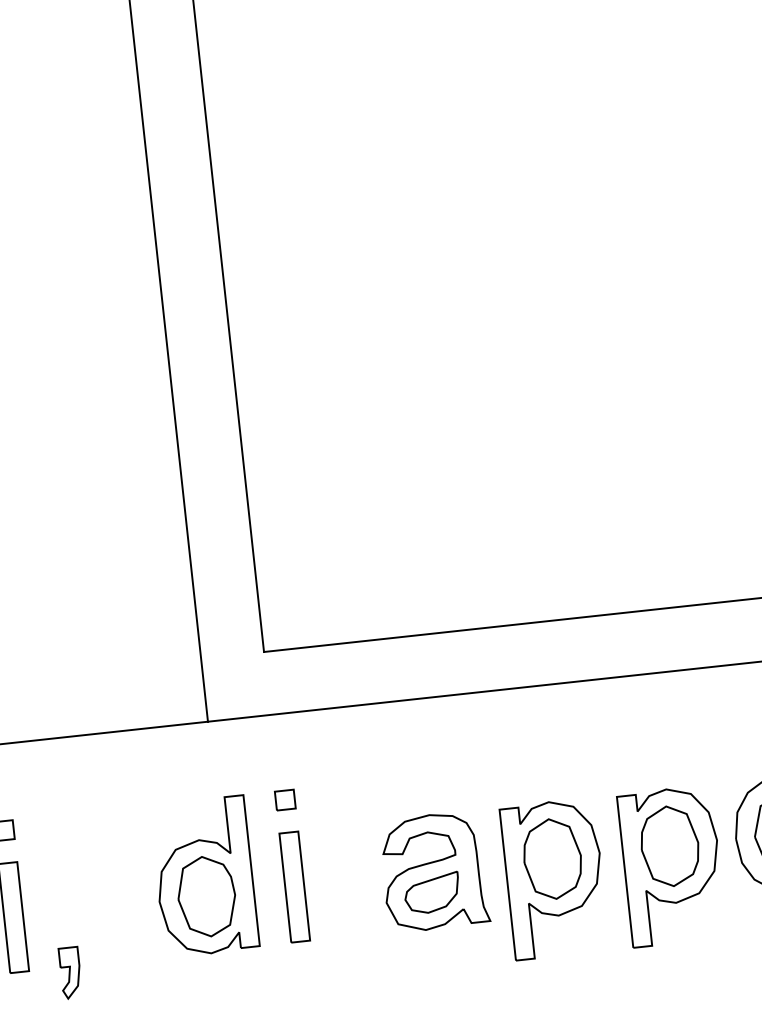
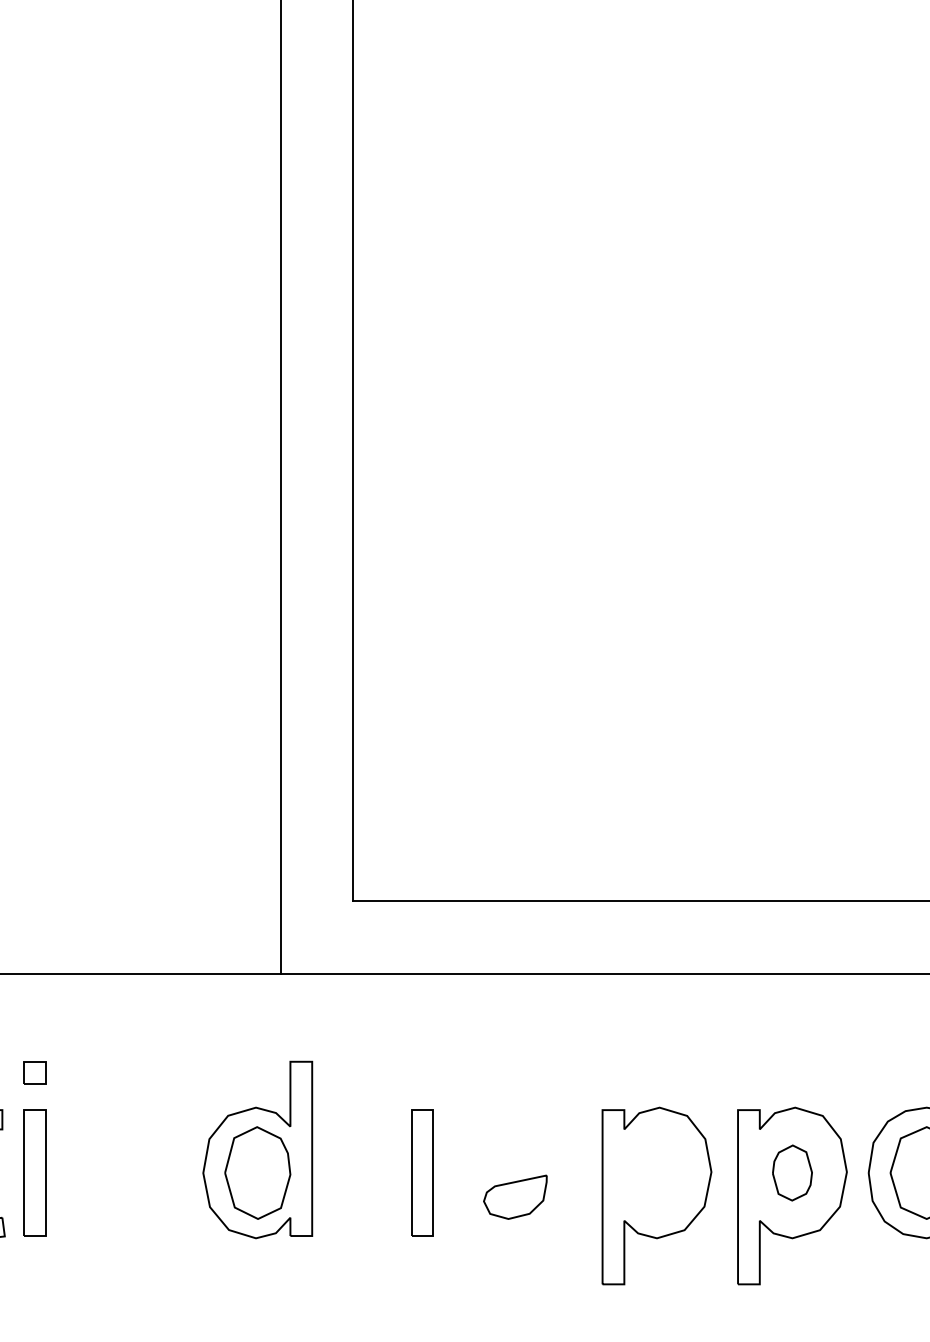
part: (285, 799) -> (359, 1072), removed
part: (669, 845) -> (792, 1172), size x0.6
part: (552, 858) -> (656, 1172), removed
part: (434, 871) -> (520, 1172), removed
part: (294, 886) -> (422, 1172), moved
part: (70, 973) -> (92, 1243), removed

